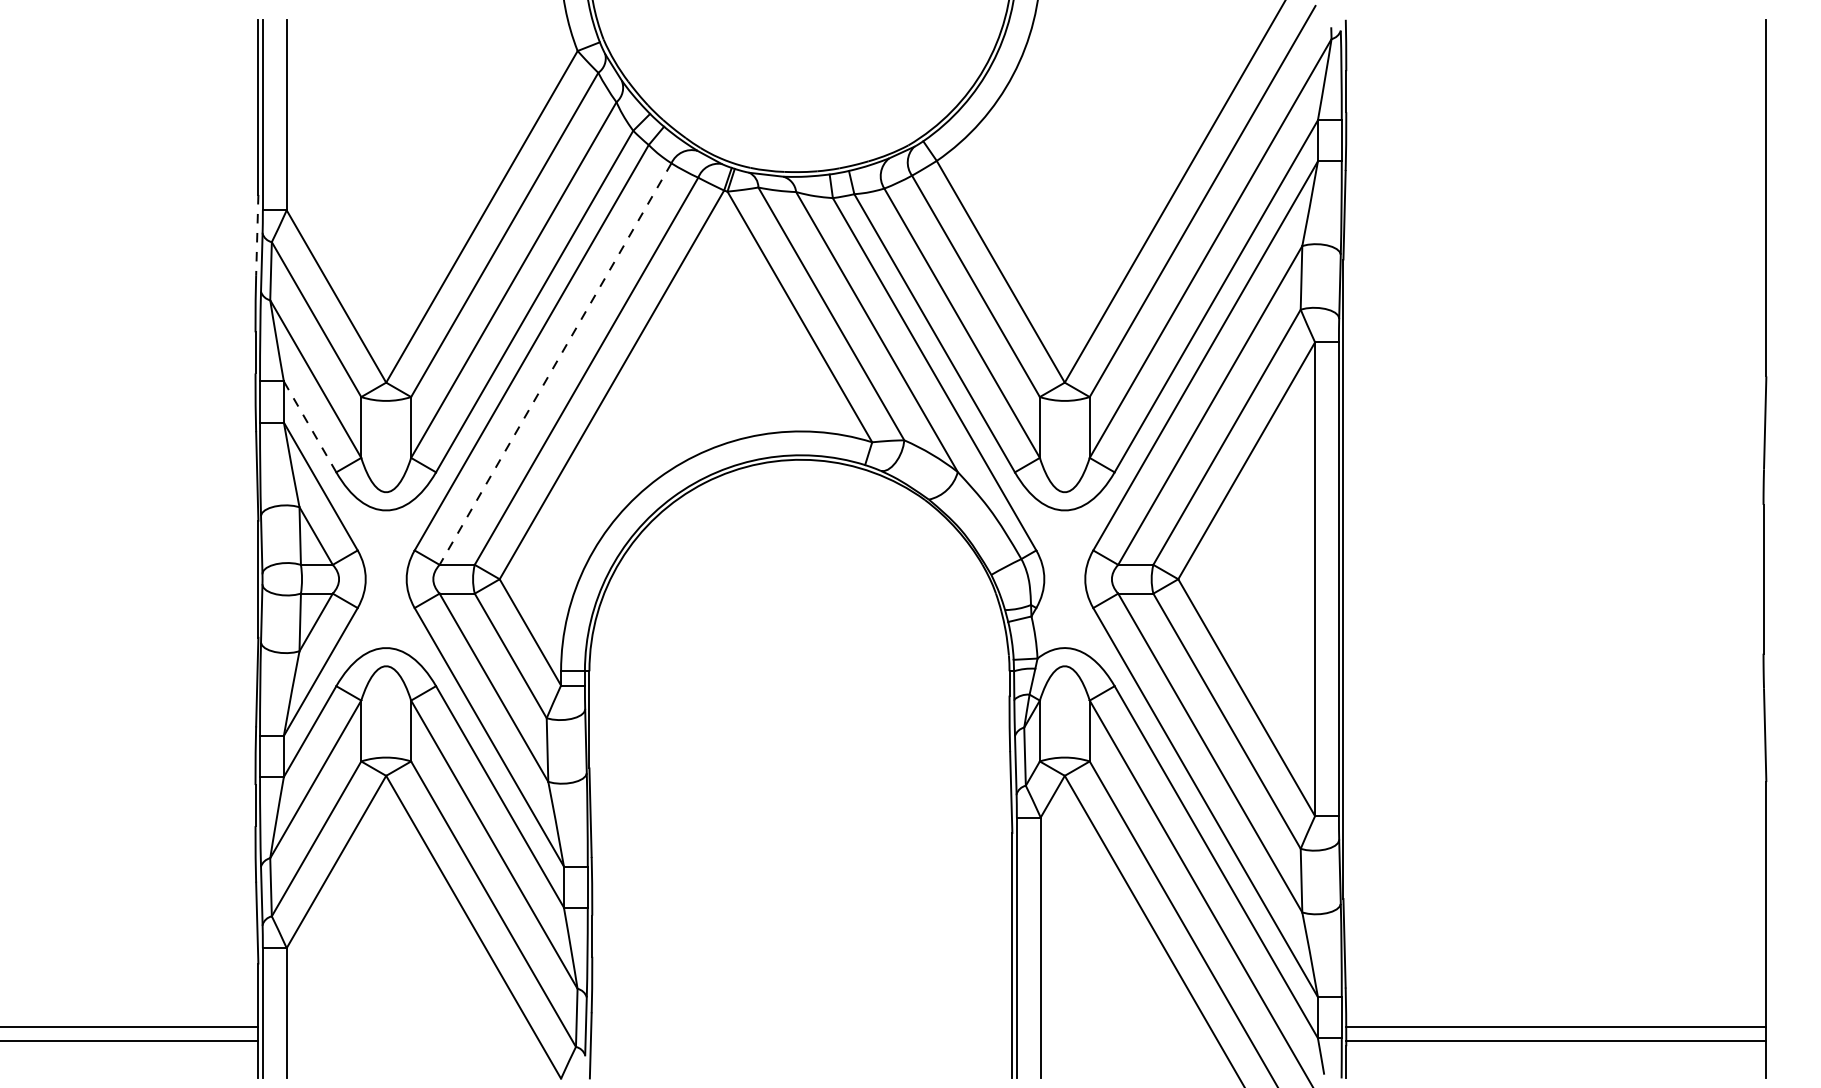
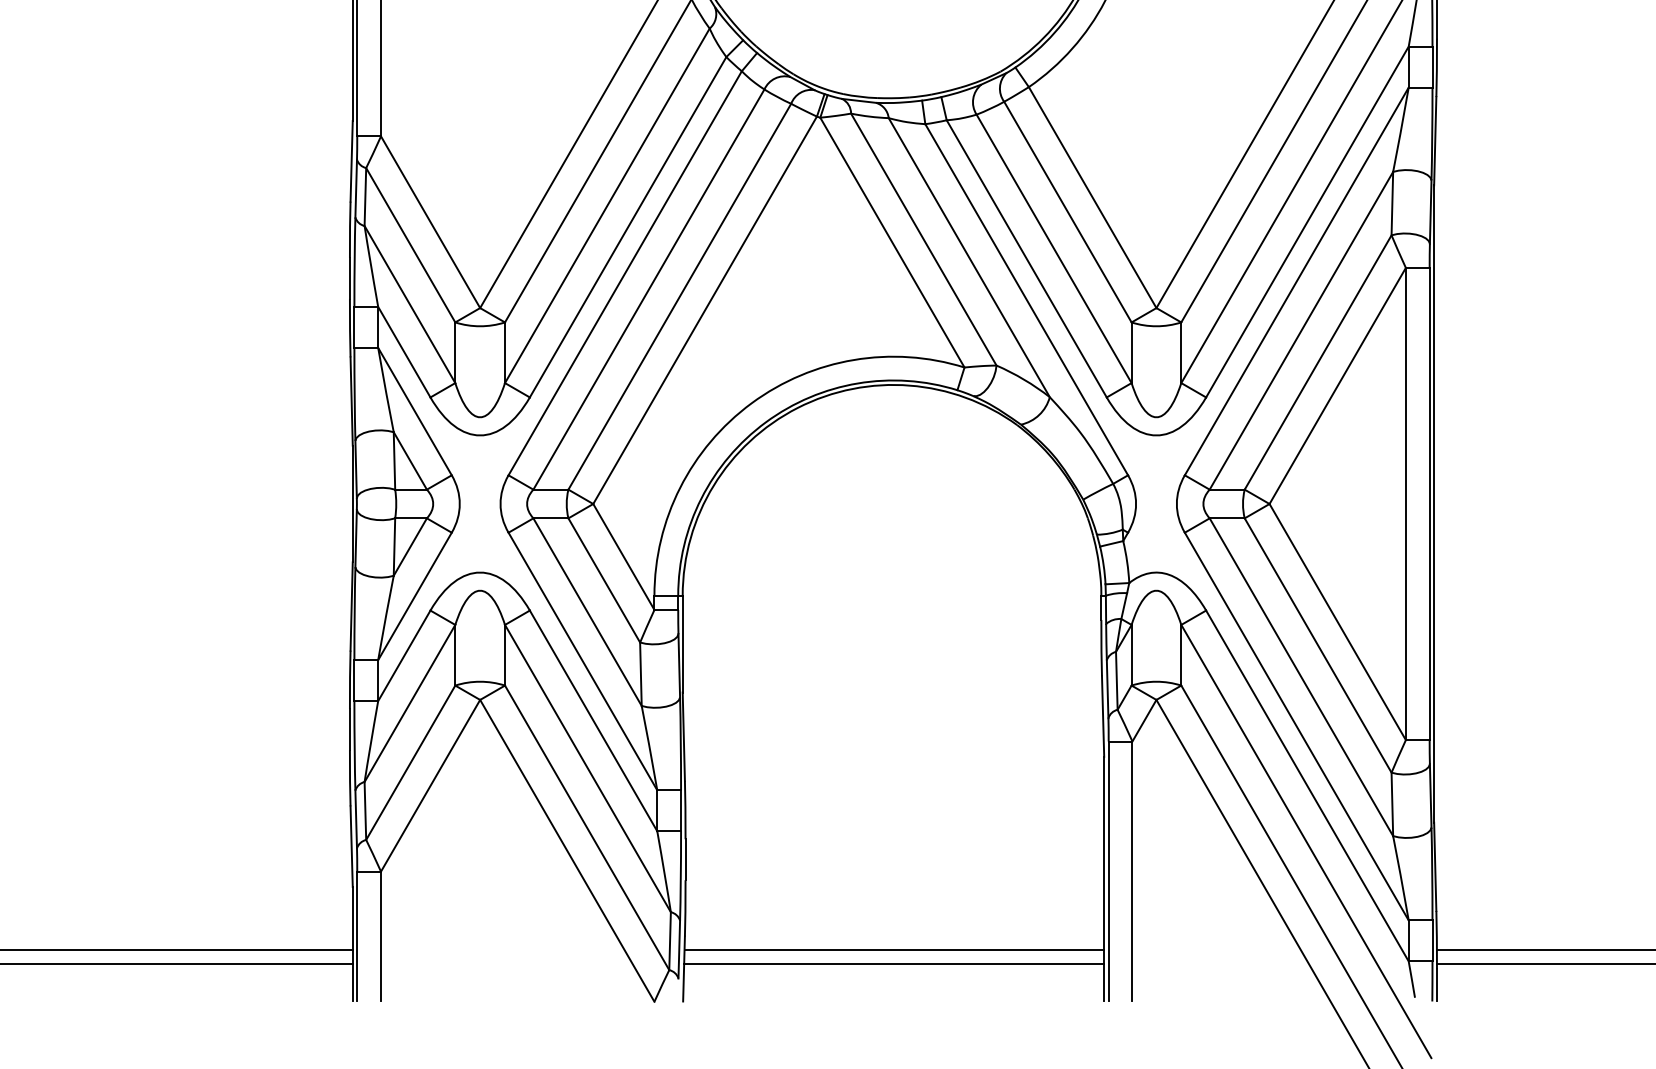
line: (257, 235) -> (351, 161), dashed -> solid
line: (555, 364) -> (648, 289), dashed -> solid
line: (309, 426) -> (403, 351), dashed -> solid
line: (801, 1027) -> (894, 950), added
line: (801, 1040) -> (894, 963), added

